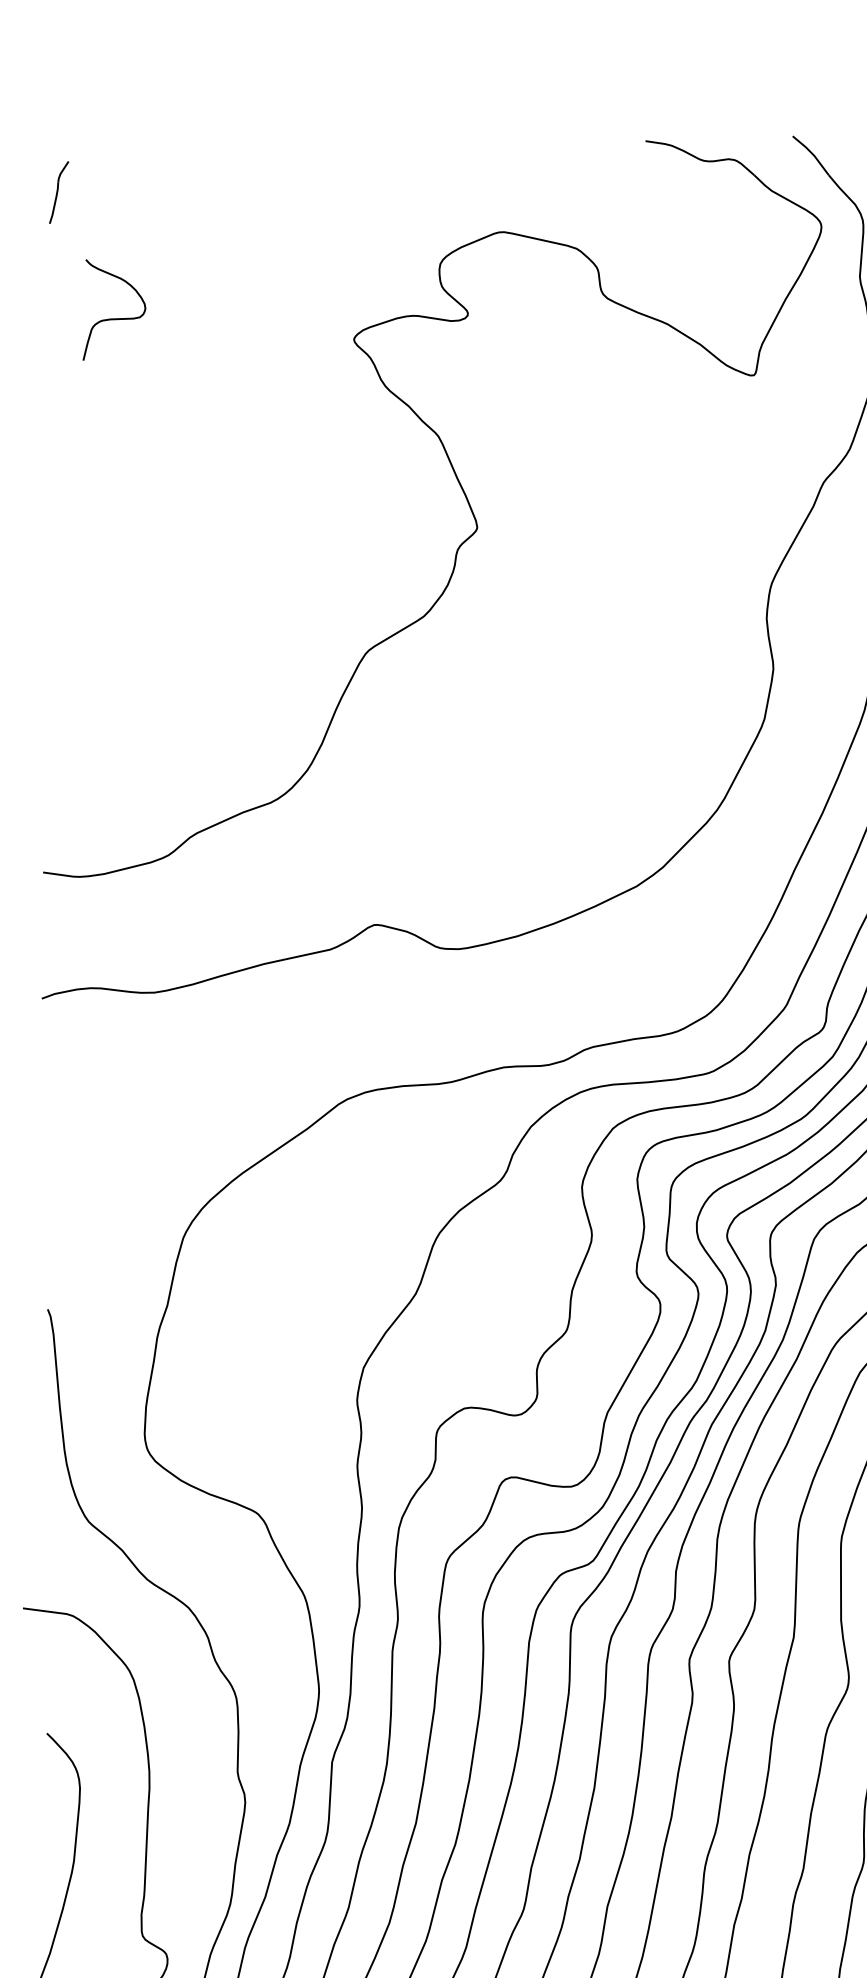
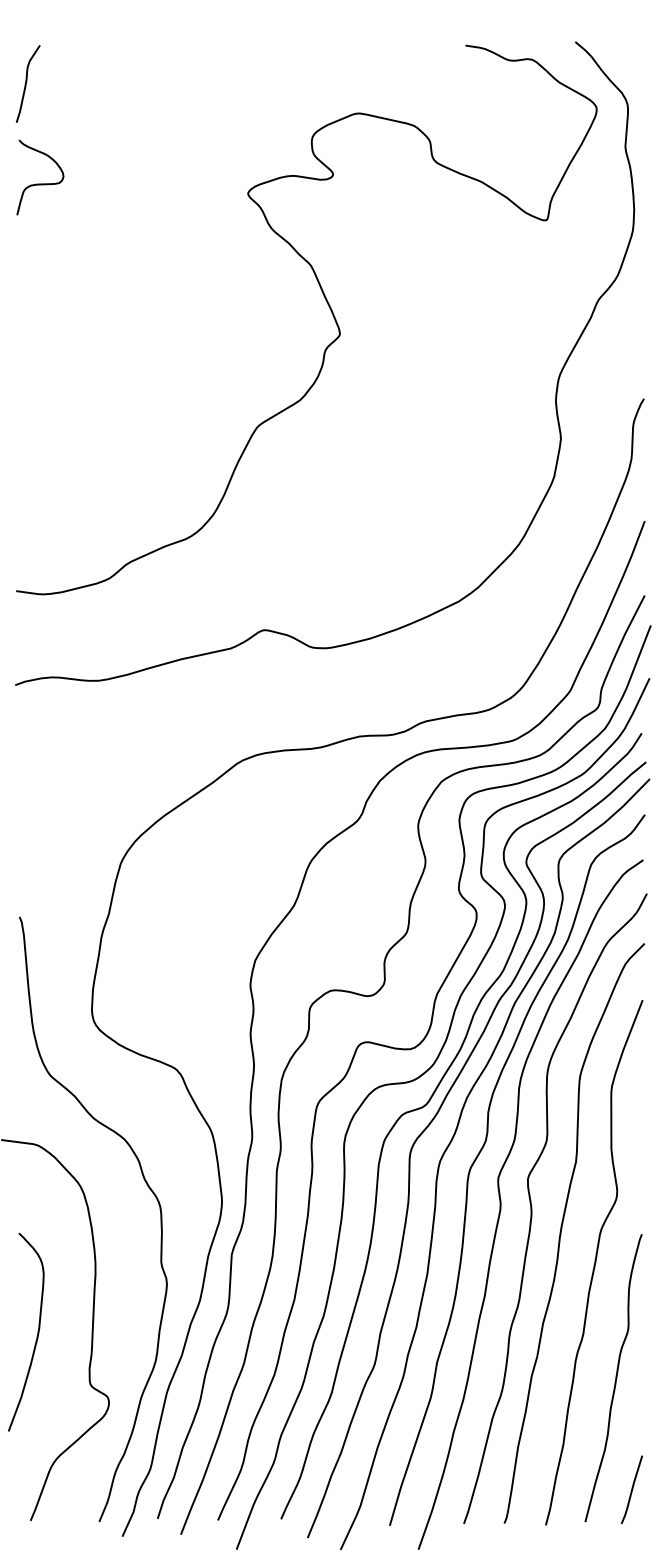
part: (58, 191) -> (27, 83), size x1.67
curve: (114, 317) -> (40, 183), moved

